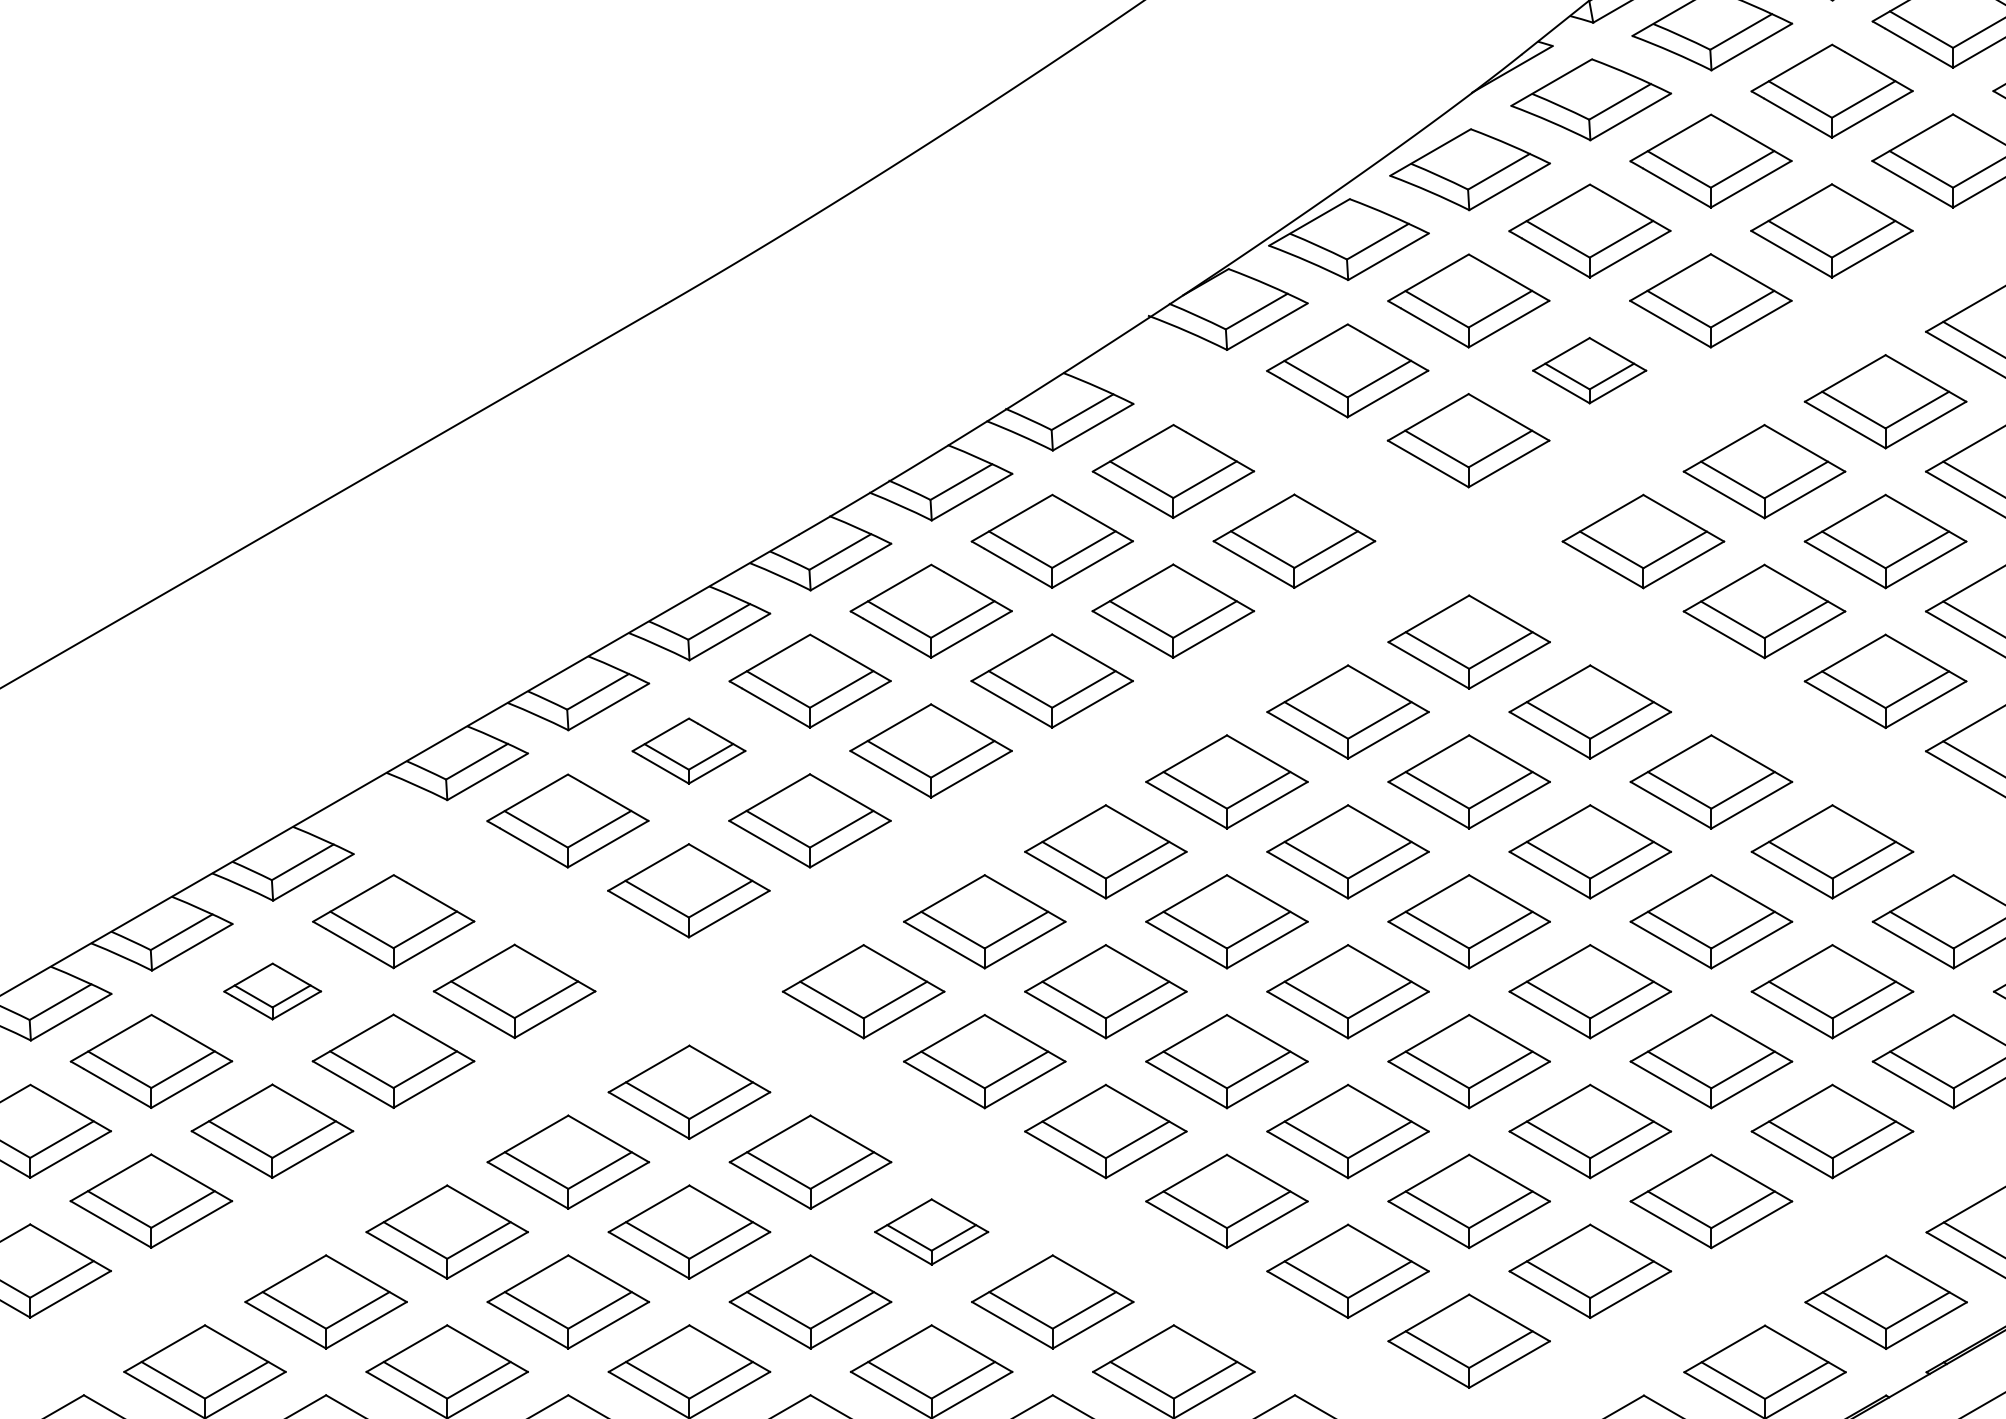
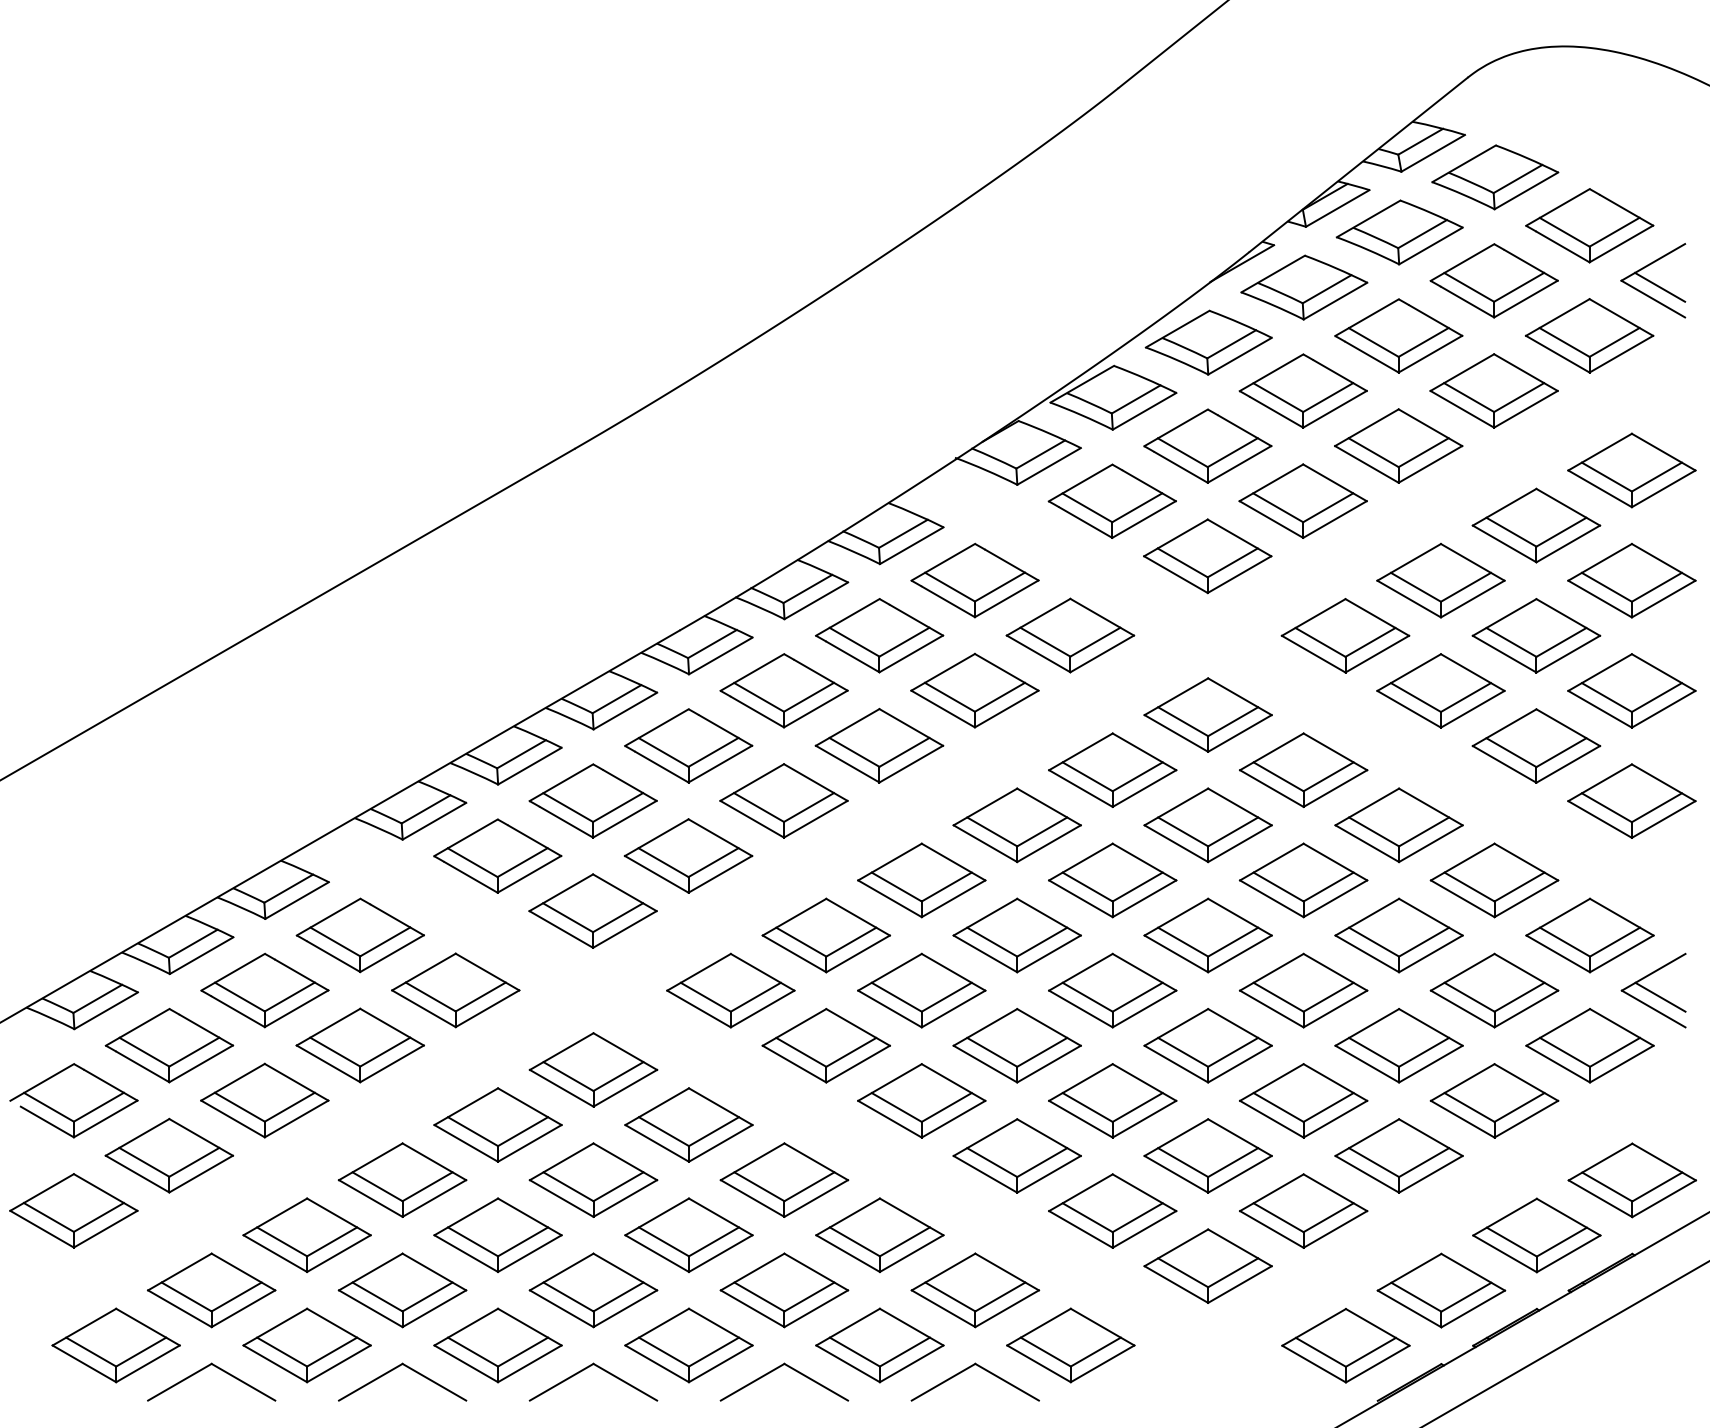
part: (1588, 369) -> (1302, 500), size x1.43
part: (688, 750) -> (592, 800), size x1.43
part: (272, 991) -> (264, 990), size x1.67
part: (931, 1231) -> (784, 1179), size x1.43

